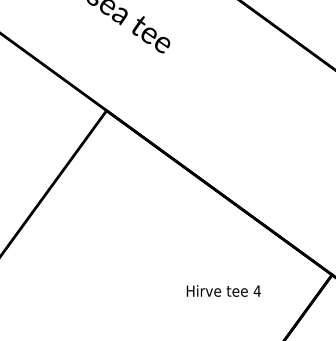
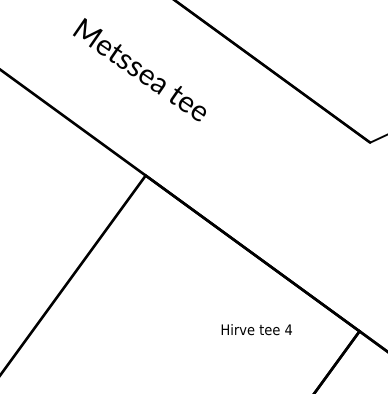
text: (223, 290) -> (256, 329), moved

